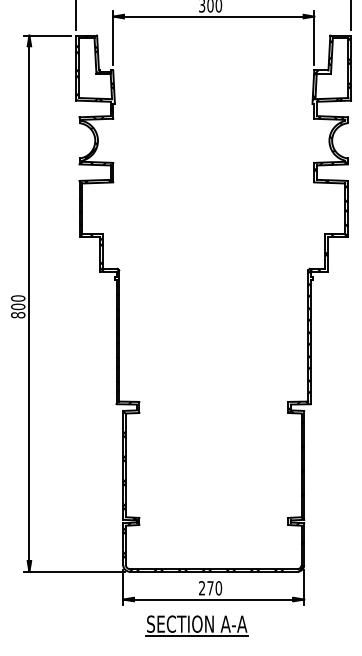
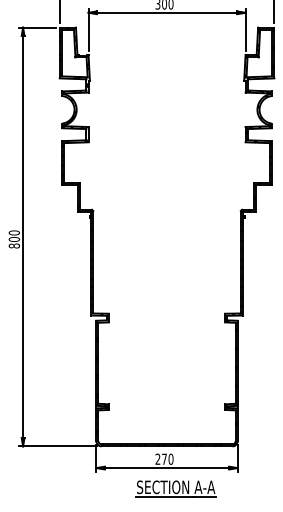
part: (196, 625) -> (175, 488), moved

